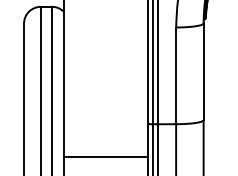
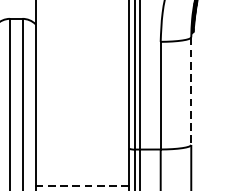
line: (203, 72) -> (191, 91), solid -> dashed
line: (105, 156) -> (82, 185), solid -> dashed

